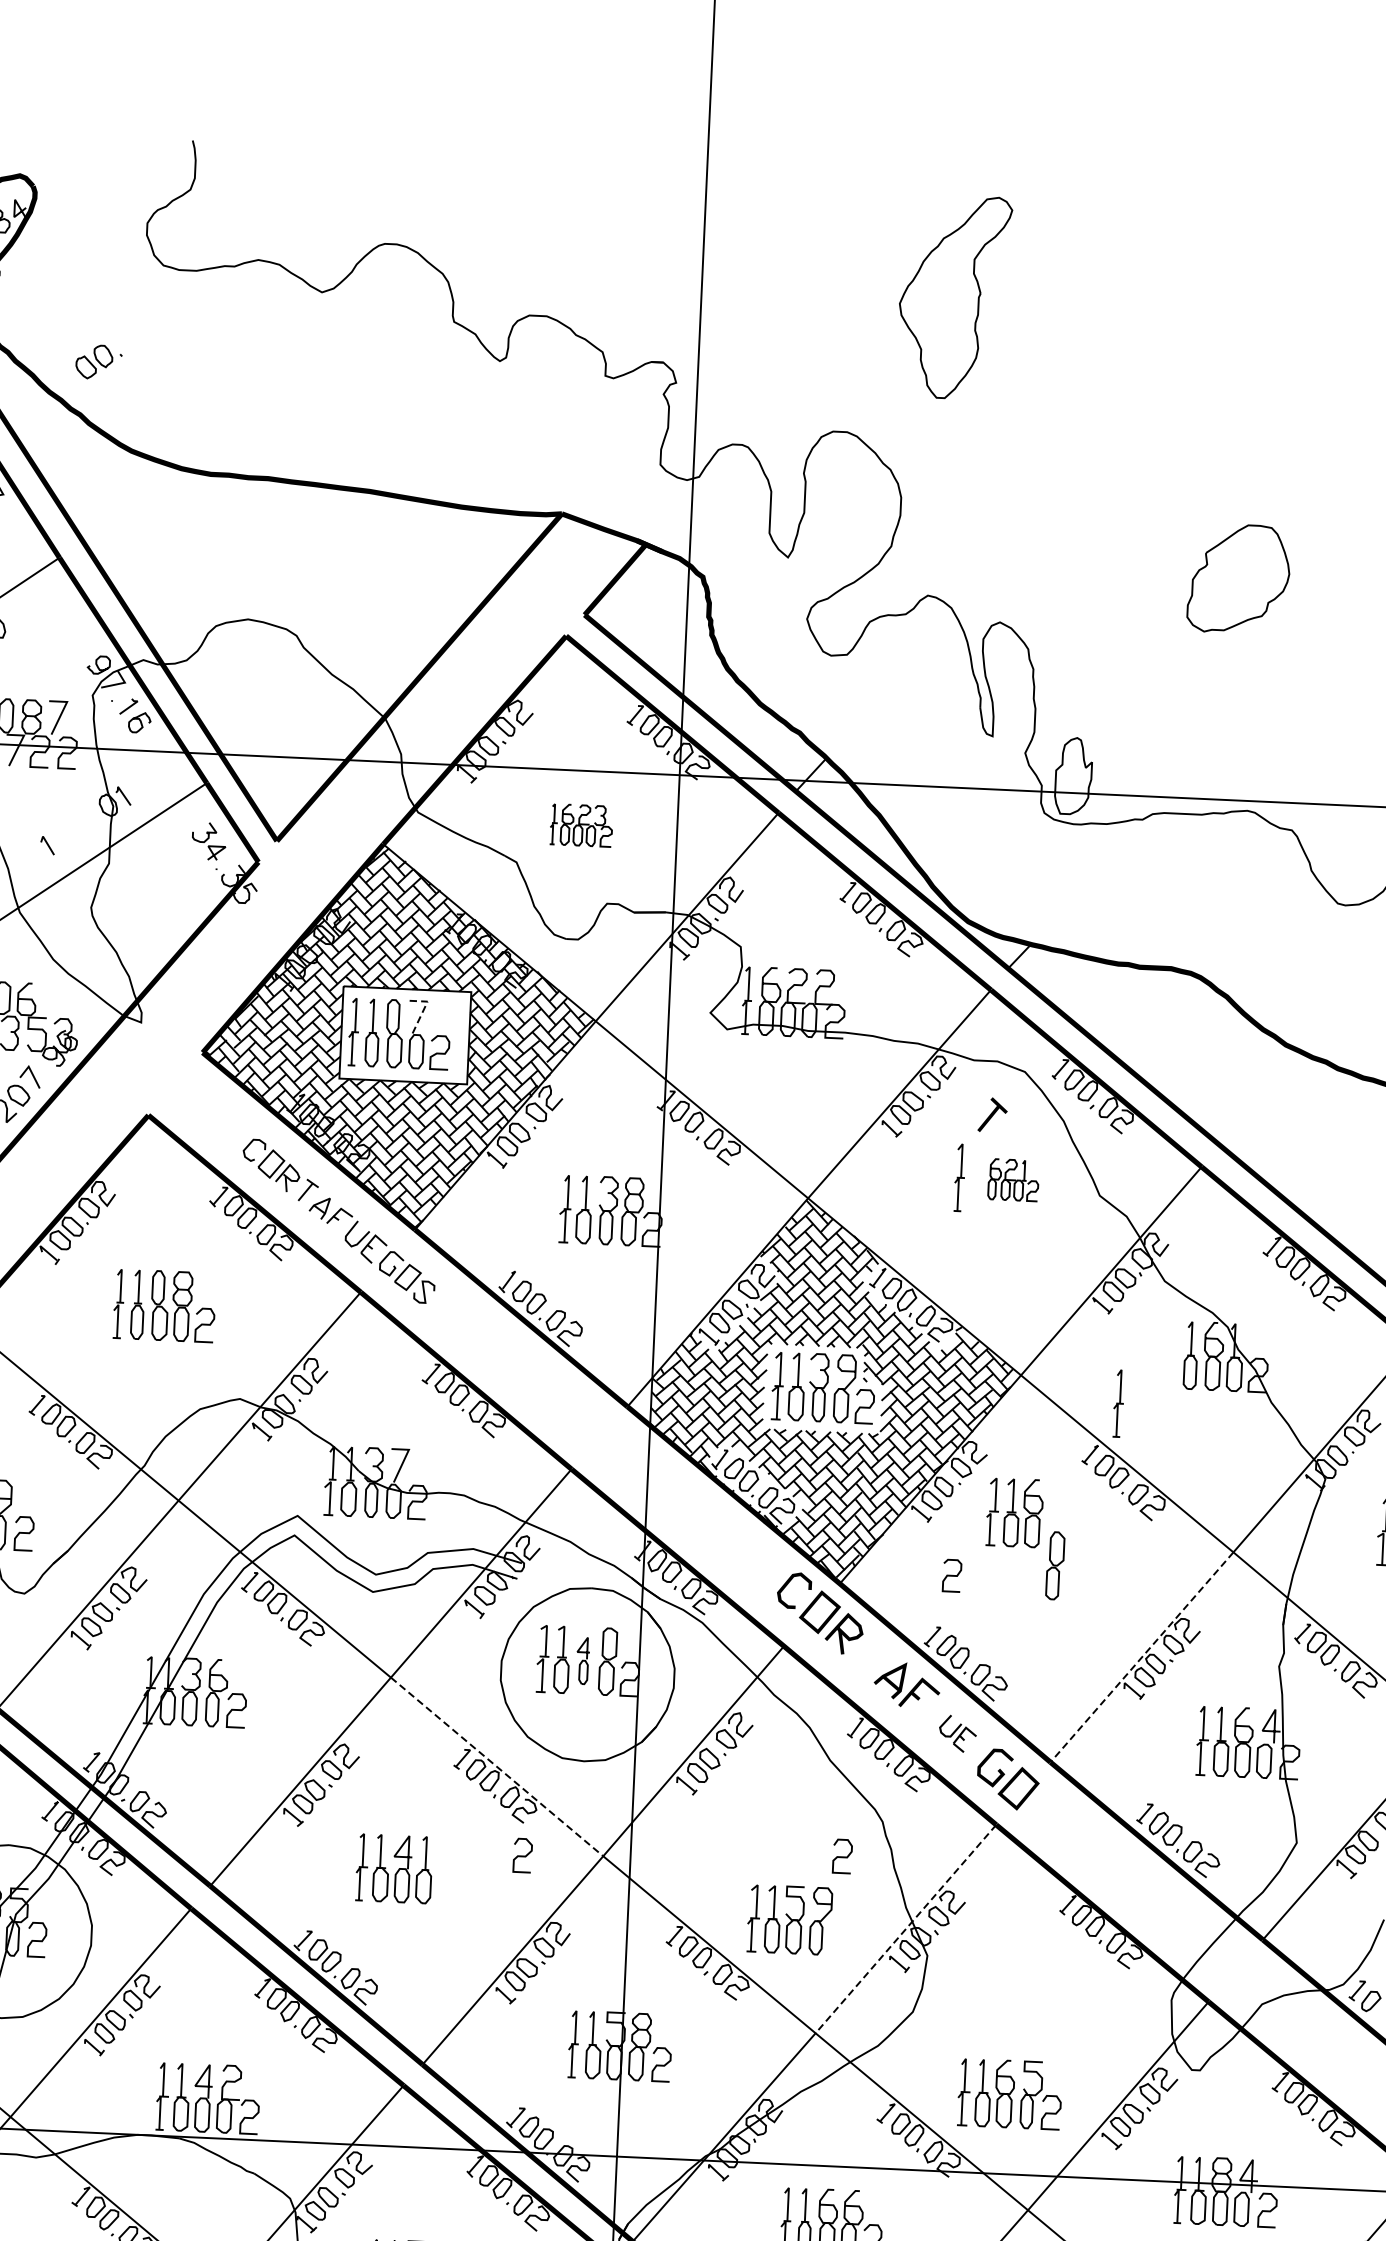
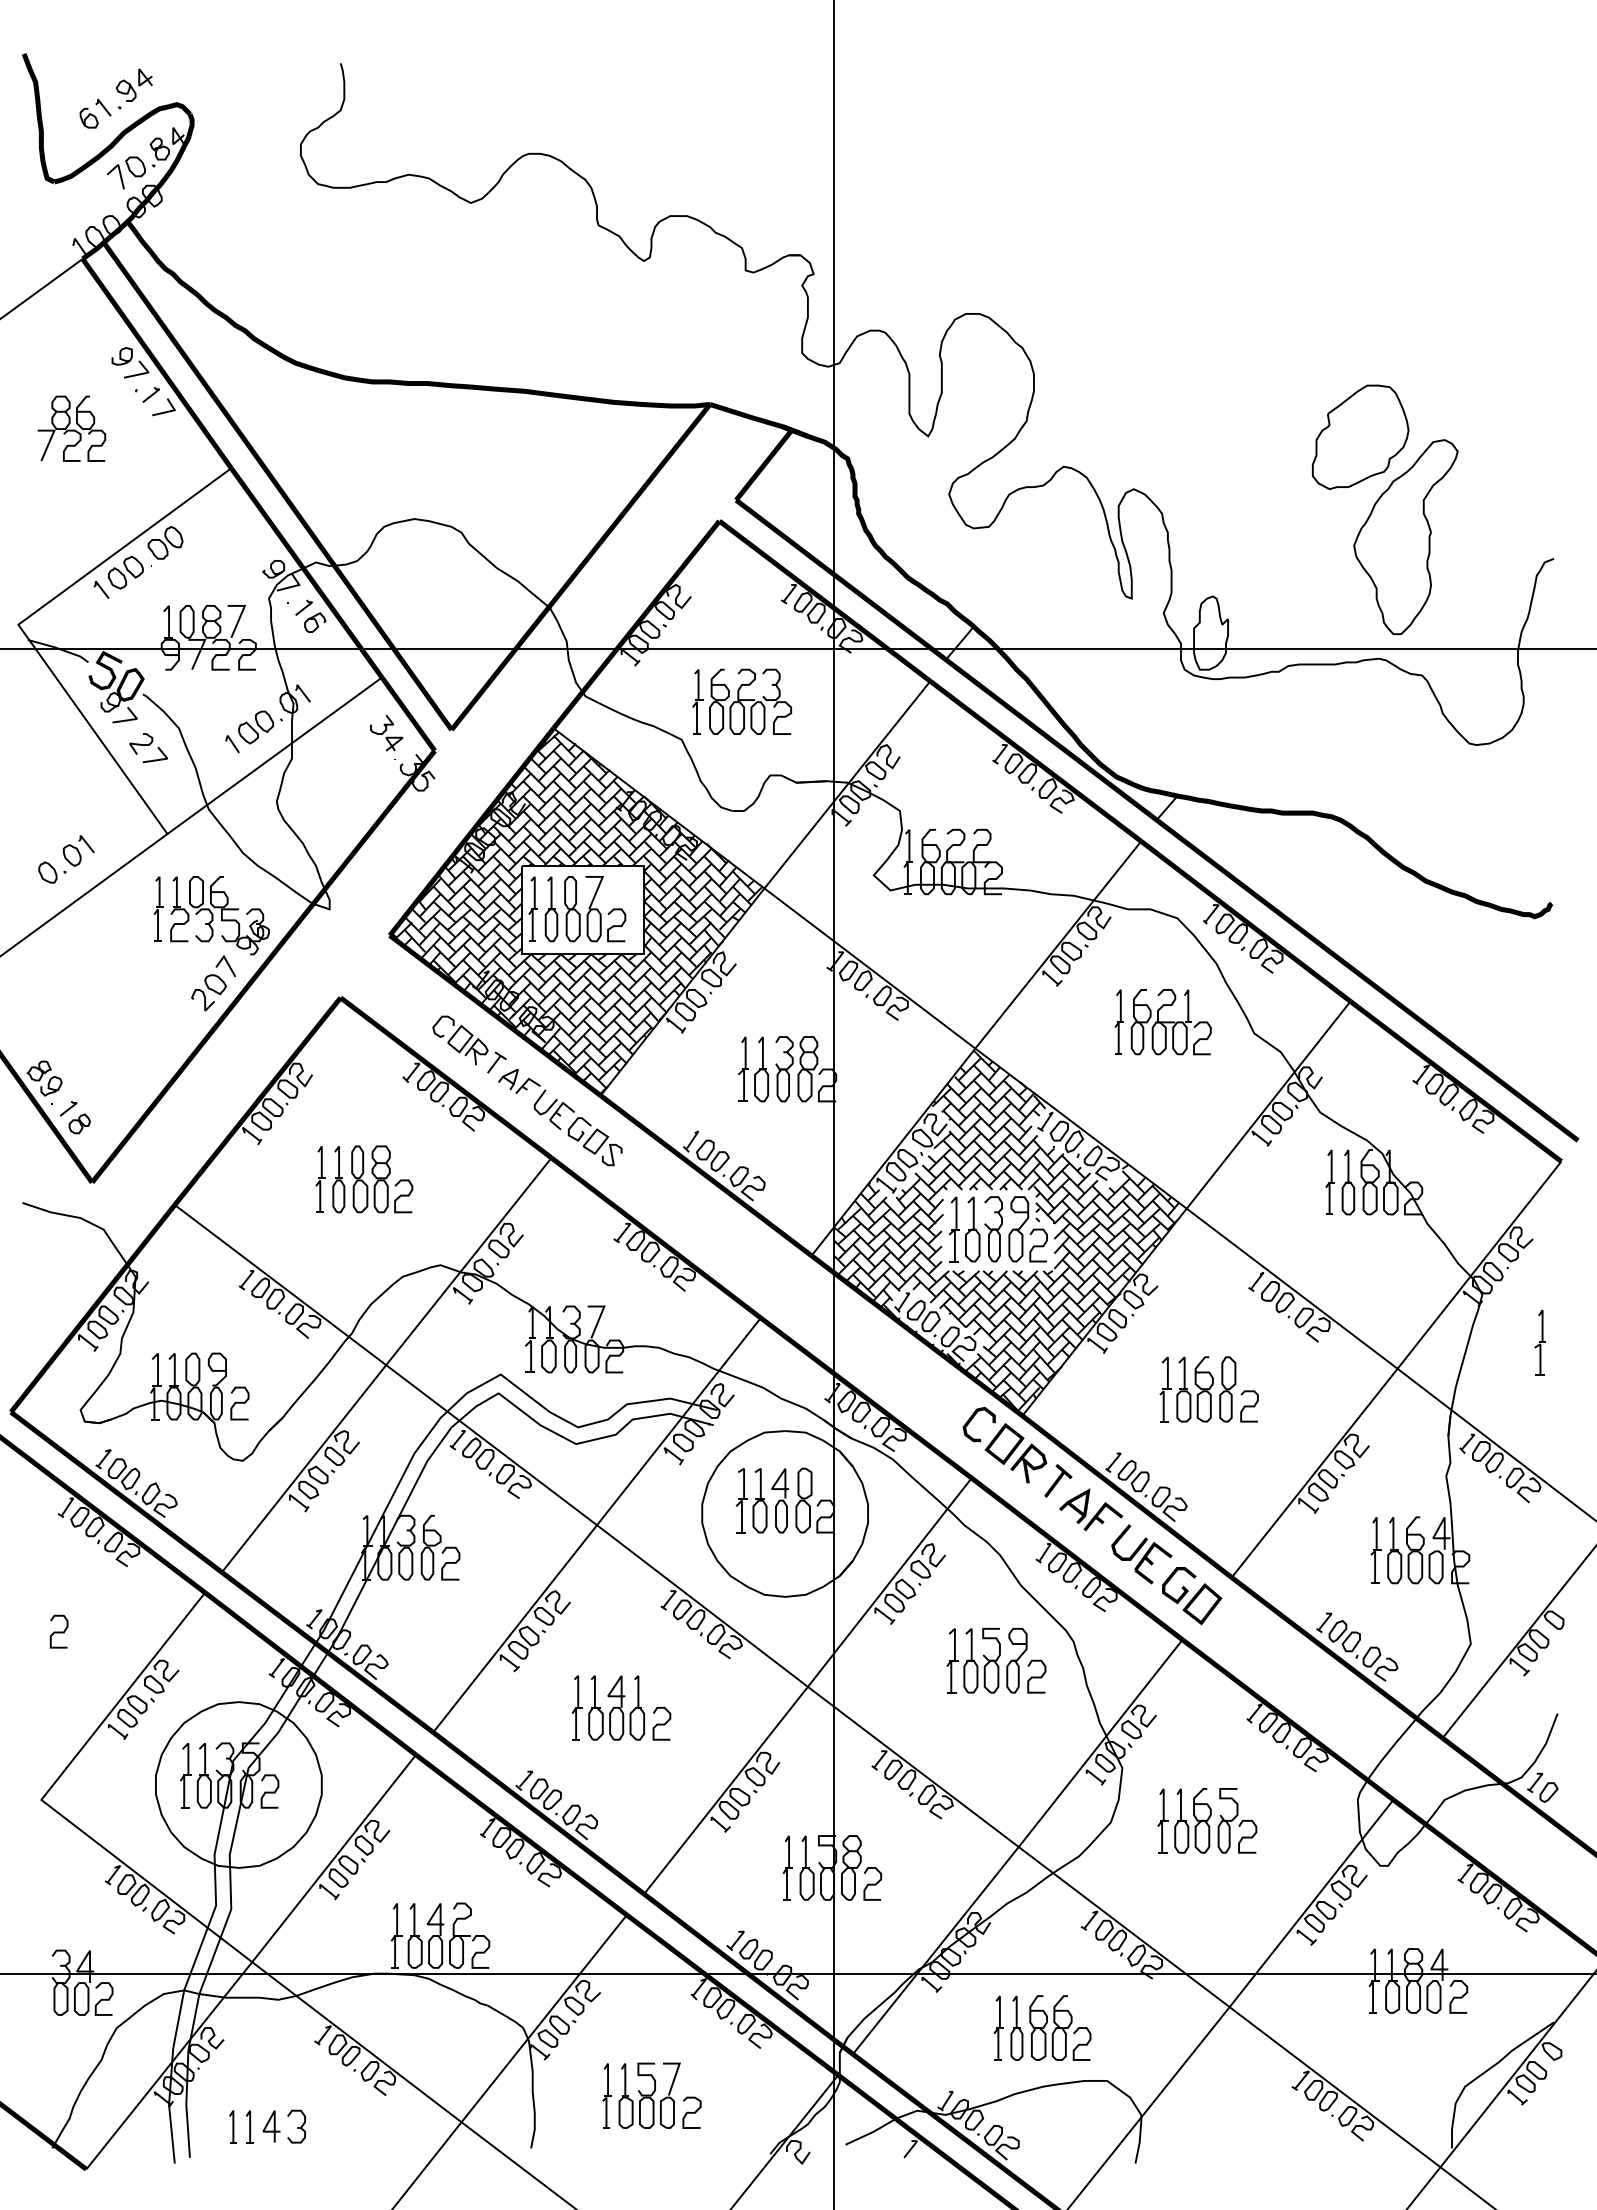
part: (953, 296) -> (1405, 536), moved
part: (98, 362) -> (260, 727), moved
part: (581, 825) -> (742, 701), size x1.67
line: (423, 1010) -> (599, 885), dashed -> solid
part: (992, 1114) -> (1058, 1480), moved
part: (1012, 1180) -> (1170, 1022), size x1.67
part: (1117, 1402) -> (1329, 1181), moved
part: (1014, 1512) -> (1186, 1389), moved
curve: (952, 1575) -> (1249, 1406), moved
line: (1141, 1657) -> (1314, 1473), dashed -> solid
part: (582, 1660) -> (779, 1500), size x1.43
part: (957, 1733) -> (1141, 1554), size x1.67
line: (497, 1767) -> (702, 1606), dashed -> solid
curve: (522, 1855) -> (661, 1723), moved
part: (789, 1919) -> (986, 1660), moved
line: (905, 1929) -> (1100, 1743), dashed -> solid
part: (1010, 2093) -> (1207, 1820), moved

